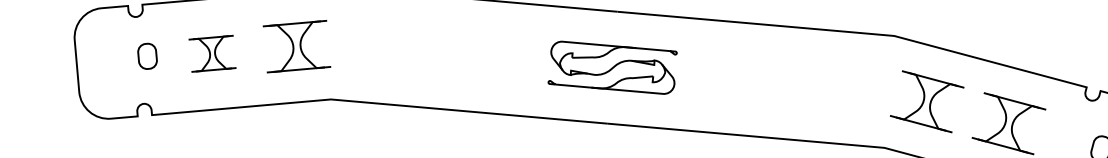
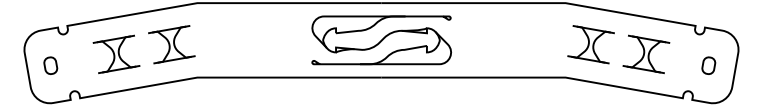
part: (212, 52) -> (116, 53), size x1.43
part: (147, 55) -> (50, 65), moved
part: (612, 67) -> (381, 40), size x1.67

